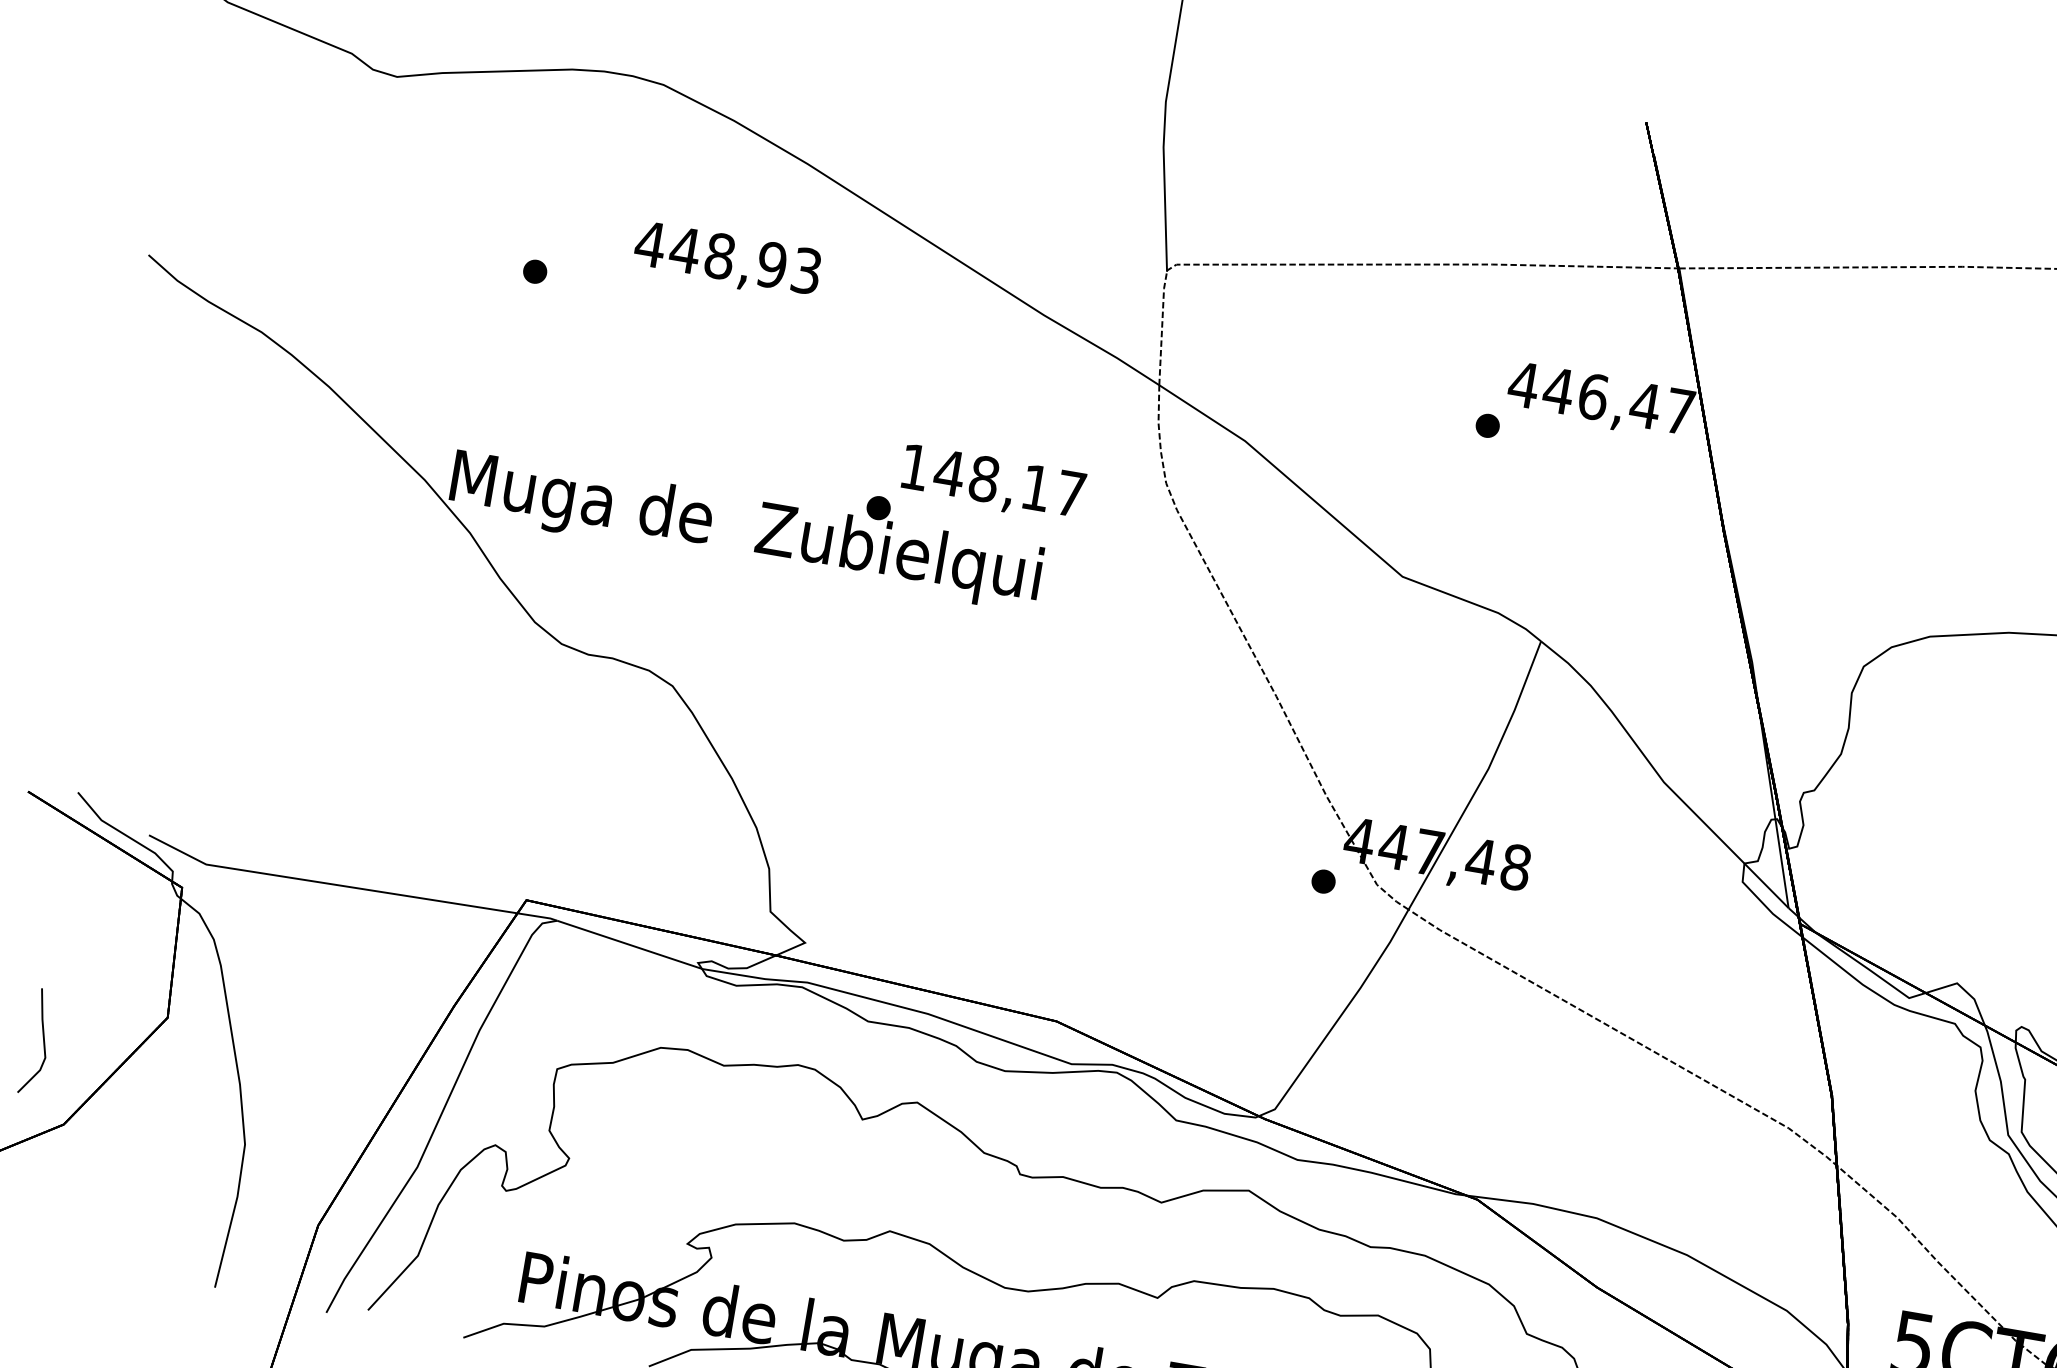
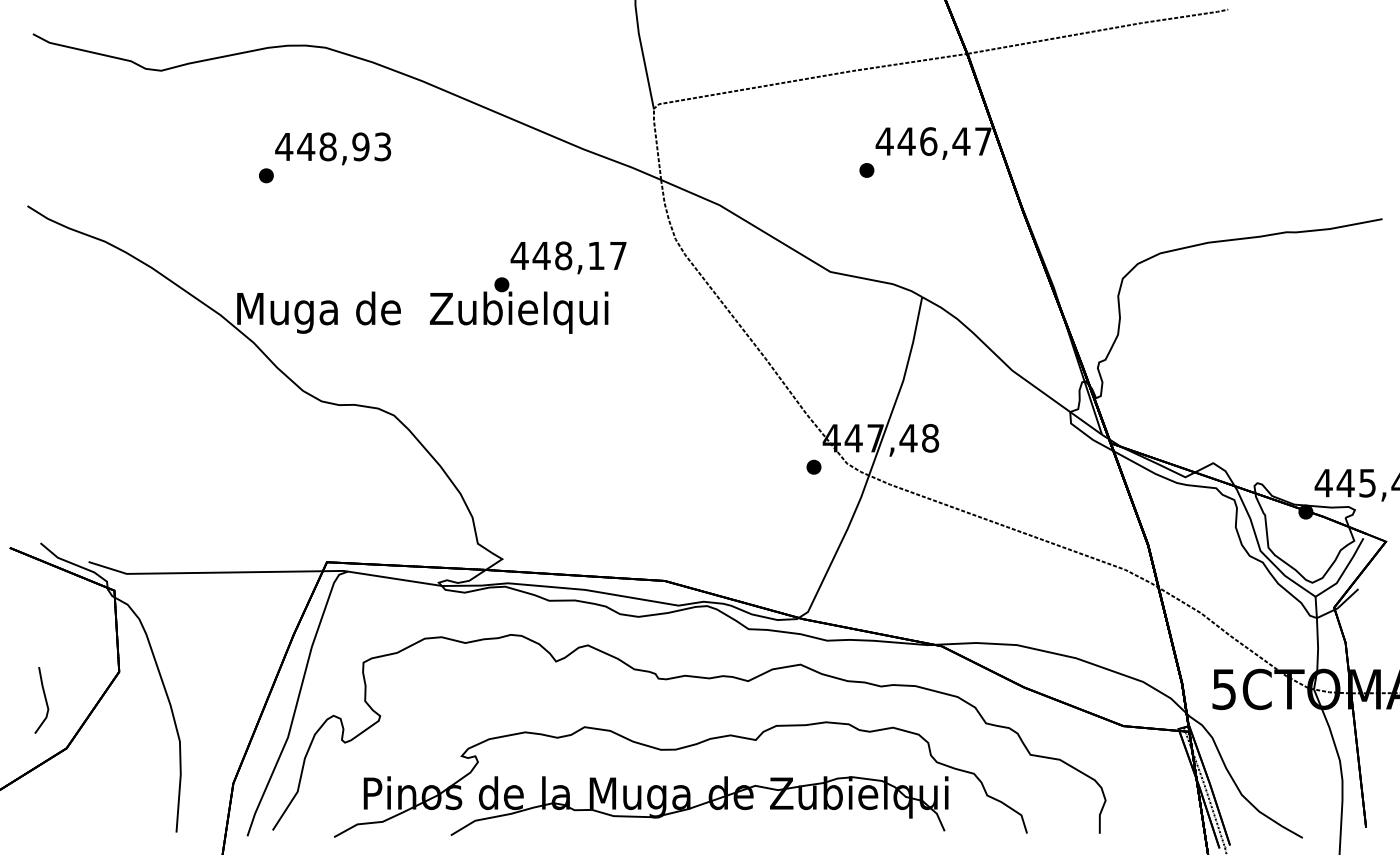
text: (728, 260) -> (333, 148), moved
text: (914, 466) -> (519, 255), 148,17 -> 448,17

